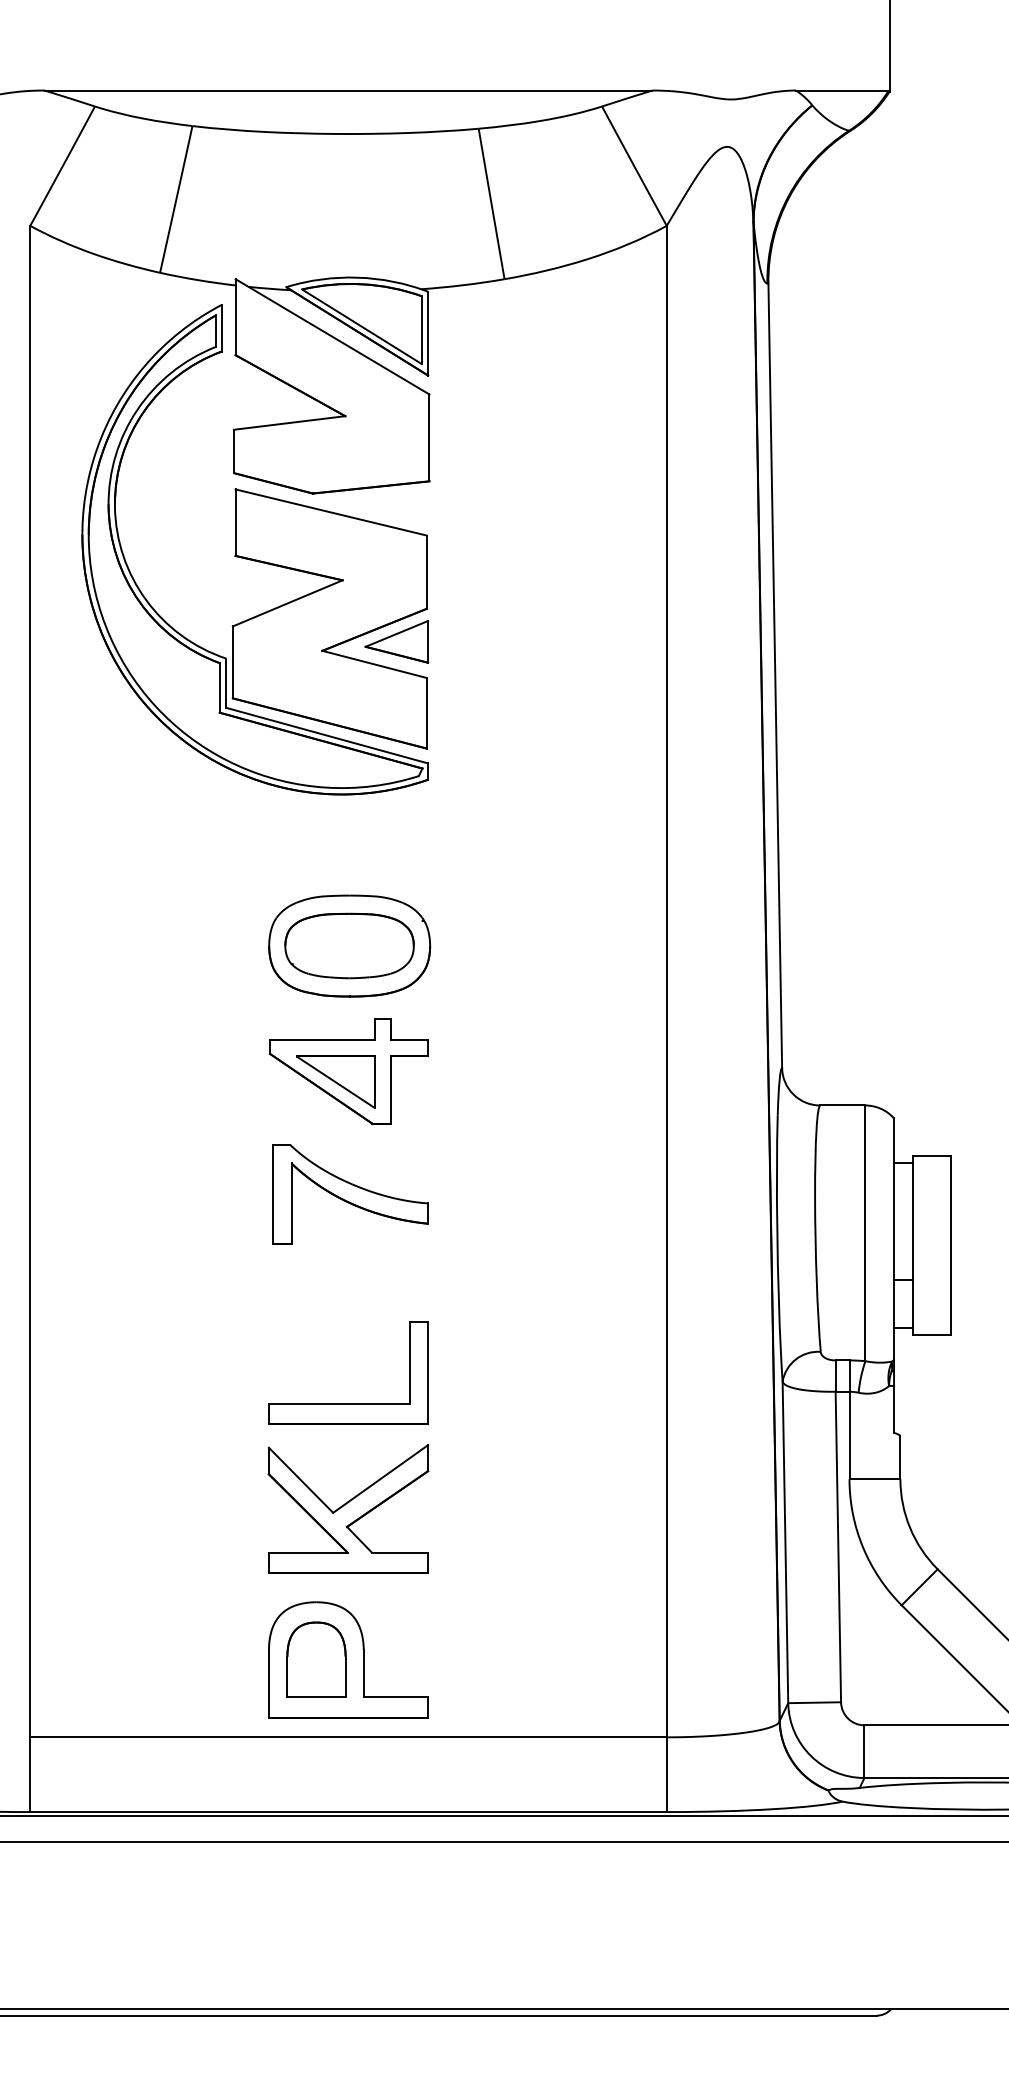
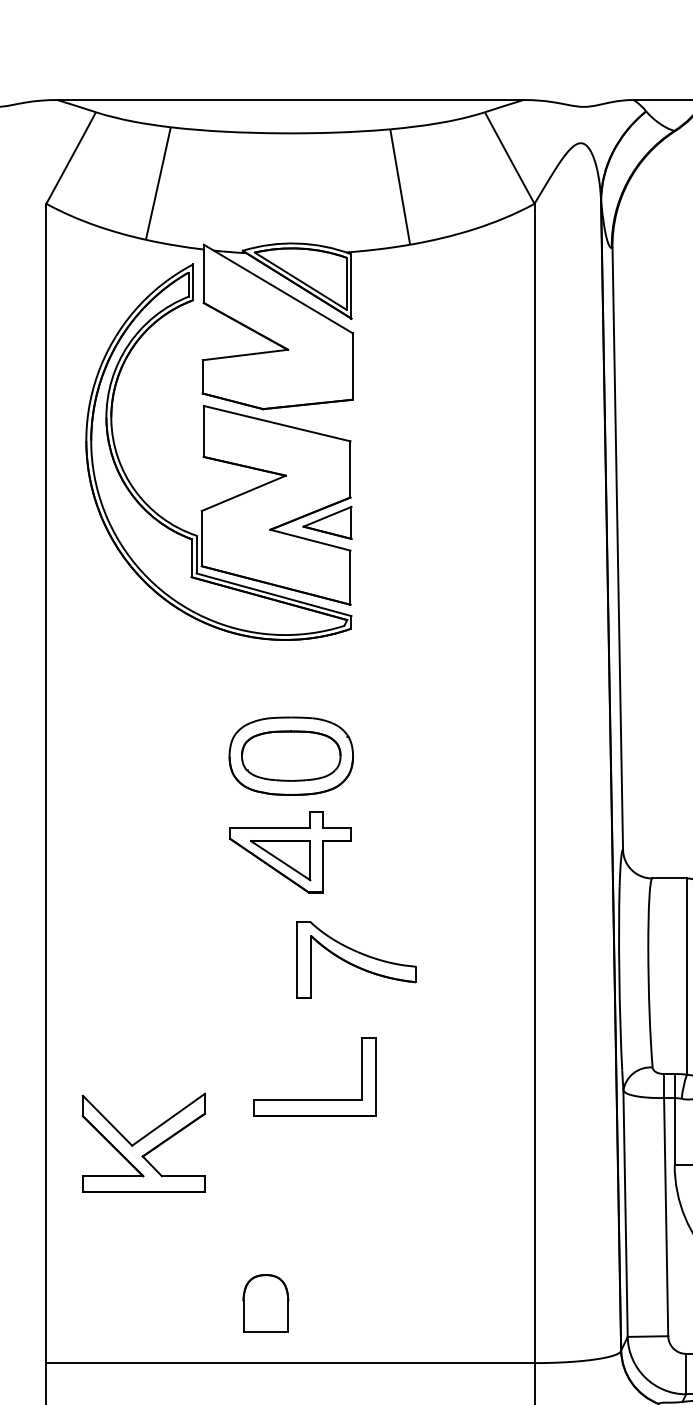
part: (350, 1194) -> (356, 959), moved
part: (348, 1403) -> (314, 1100), moved
part: (348, 1508) -> (143, 1142), moved
part: (348, 1659) -> (290, 1303), removed

